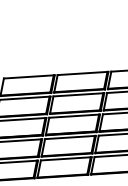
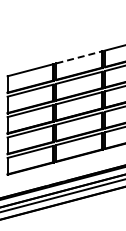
line: (82, 73) -> (79, 57), solid -> dashed

